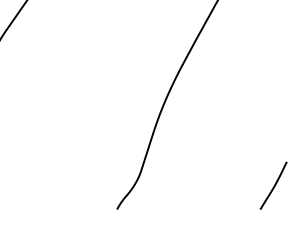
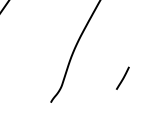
line: (272, 184) -> (122, 77), moved

